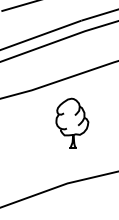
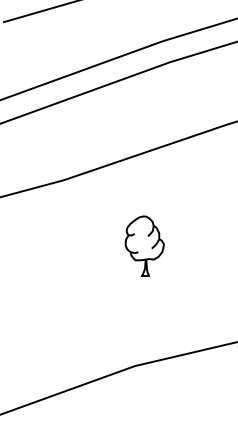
part: (72, 122) -> (144, 244), size x0.6

